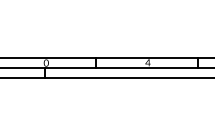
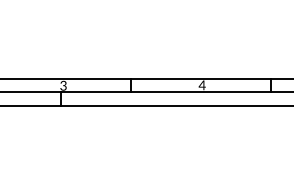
text: (46, 62) -> (63, 85), 0 -> 3

